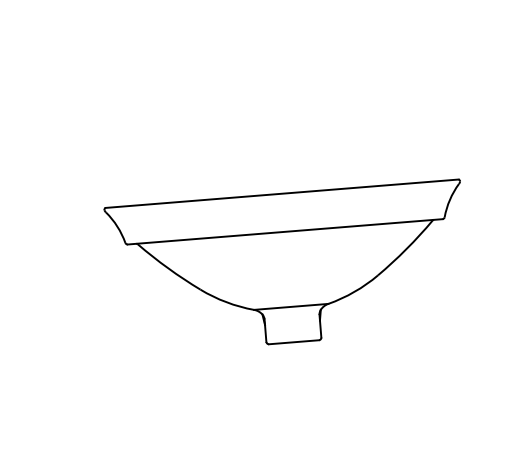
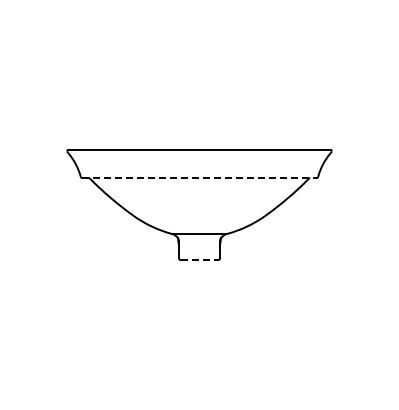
line: (285, 232) -> (199, 178), solid -> dashed
line: (294, 342) -> (199, 260), solid -> dashed

